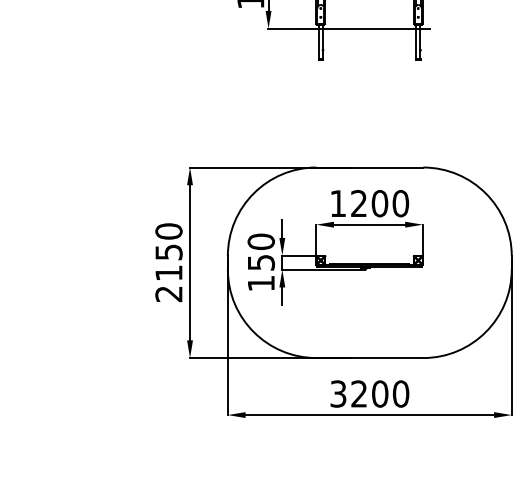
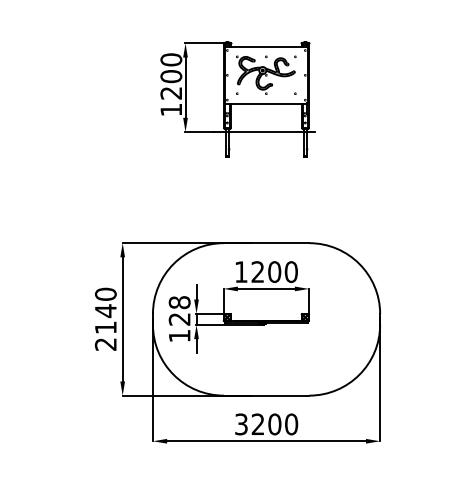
text: (261, 251) -> (179, 310), 150 -> 128
text: (168, 252) -> (105, 311), 2150 -> 2140

